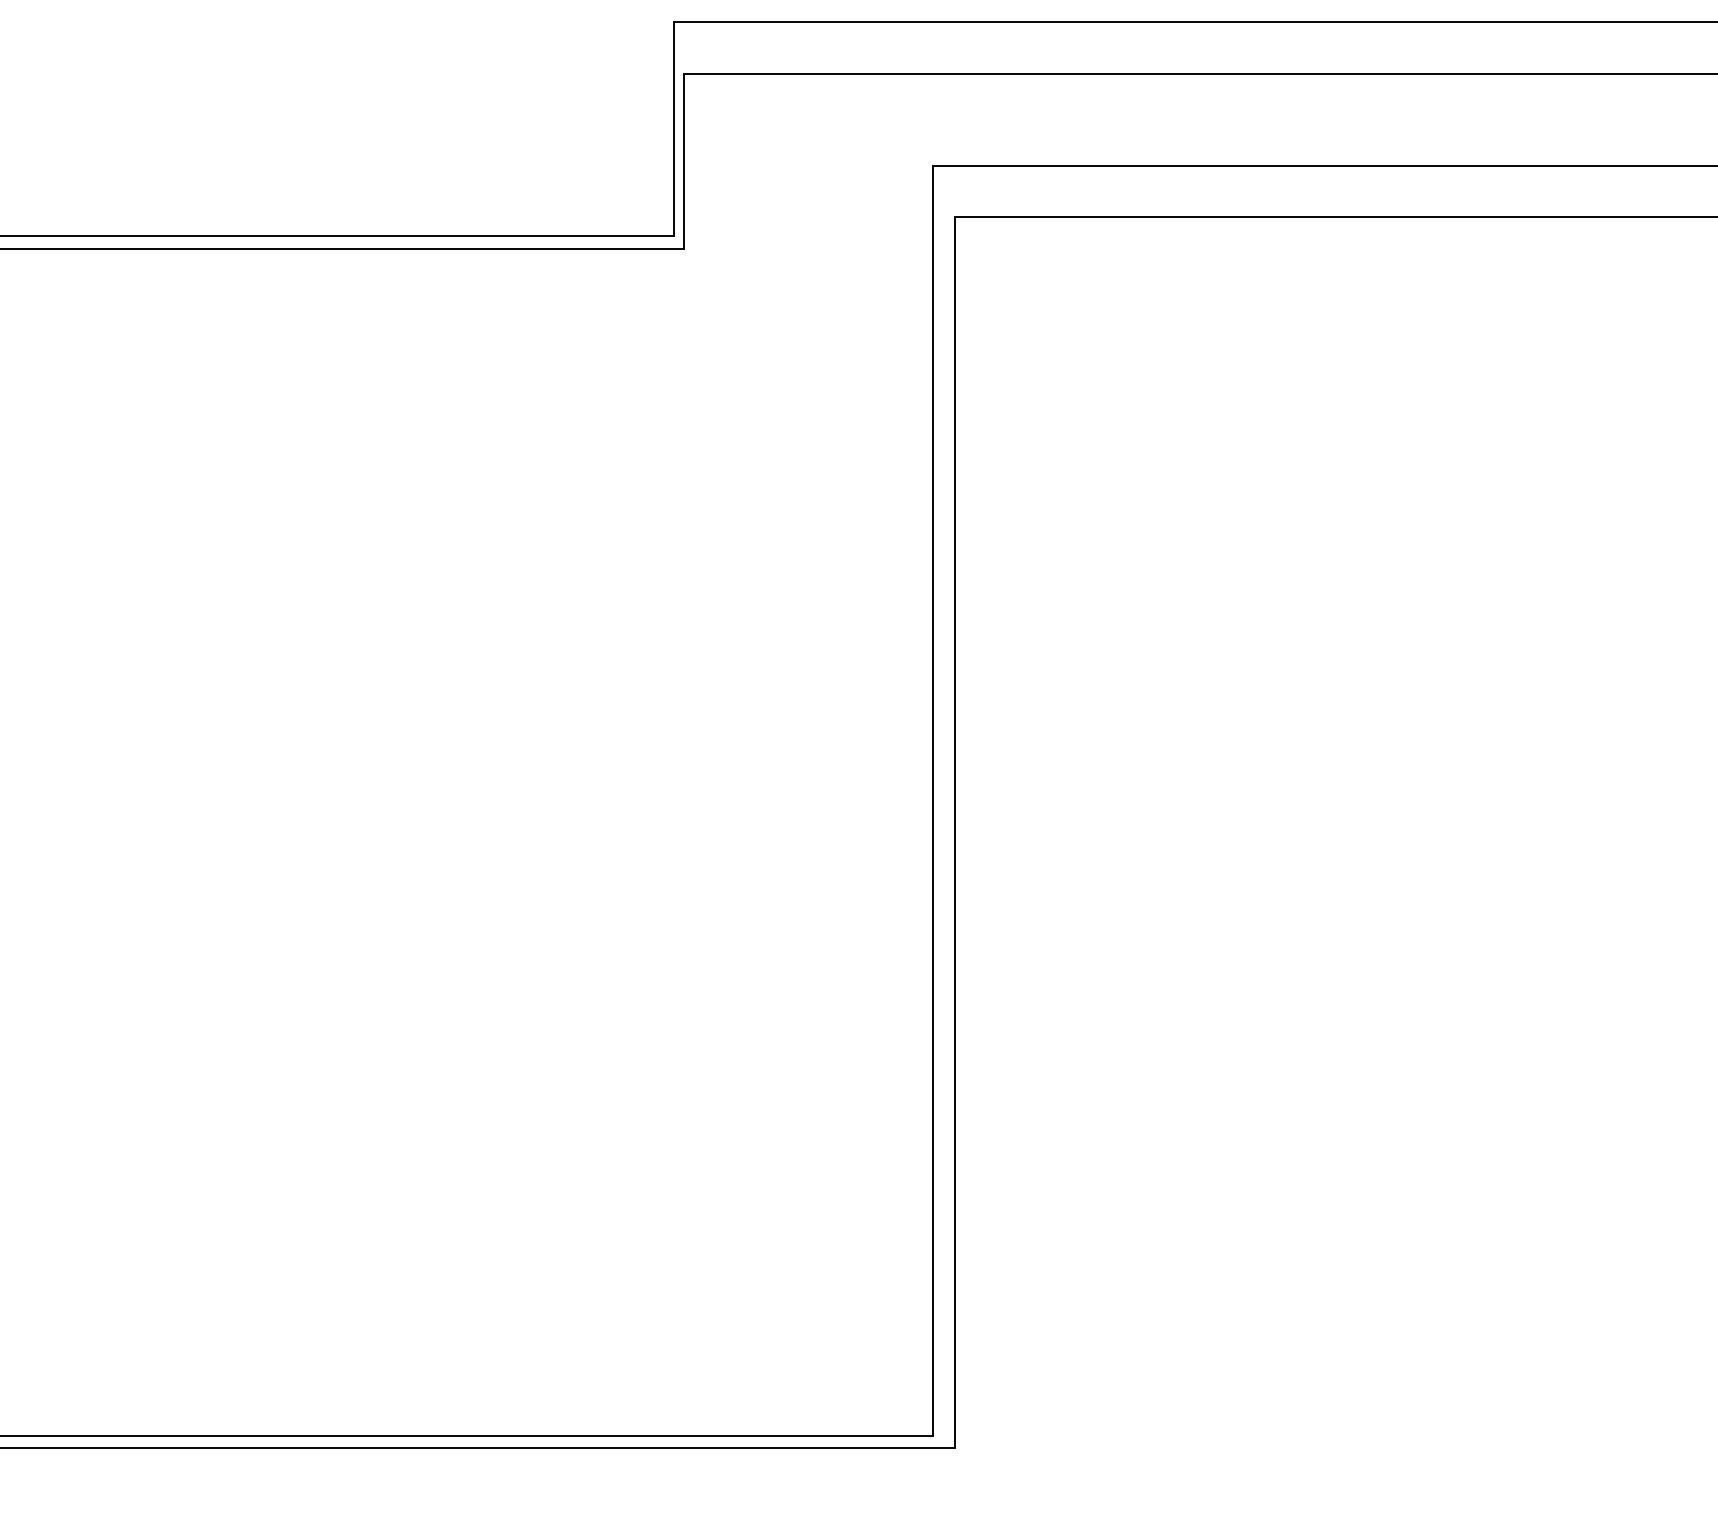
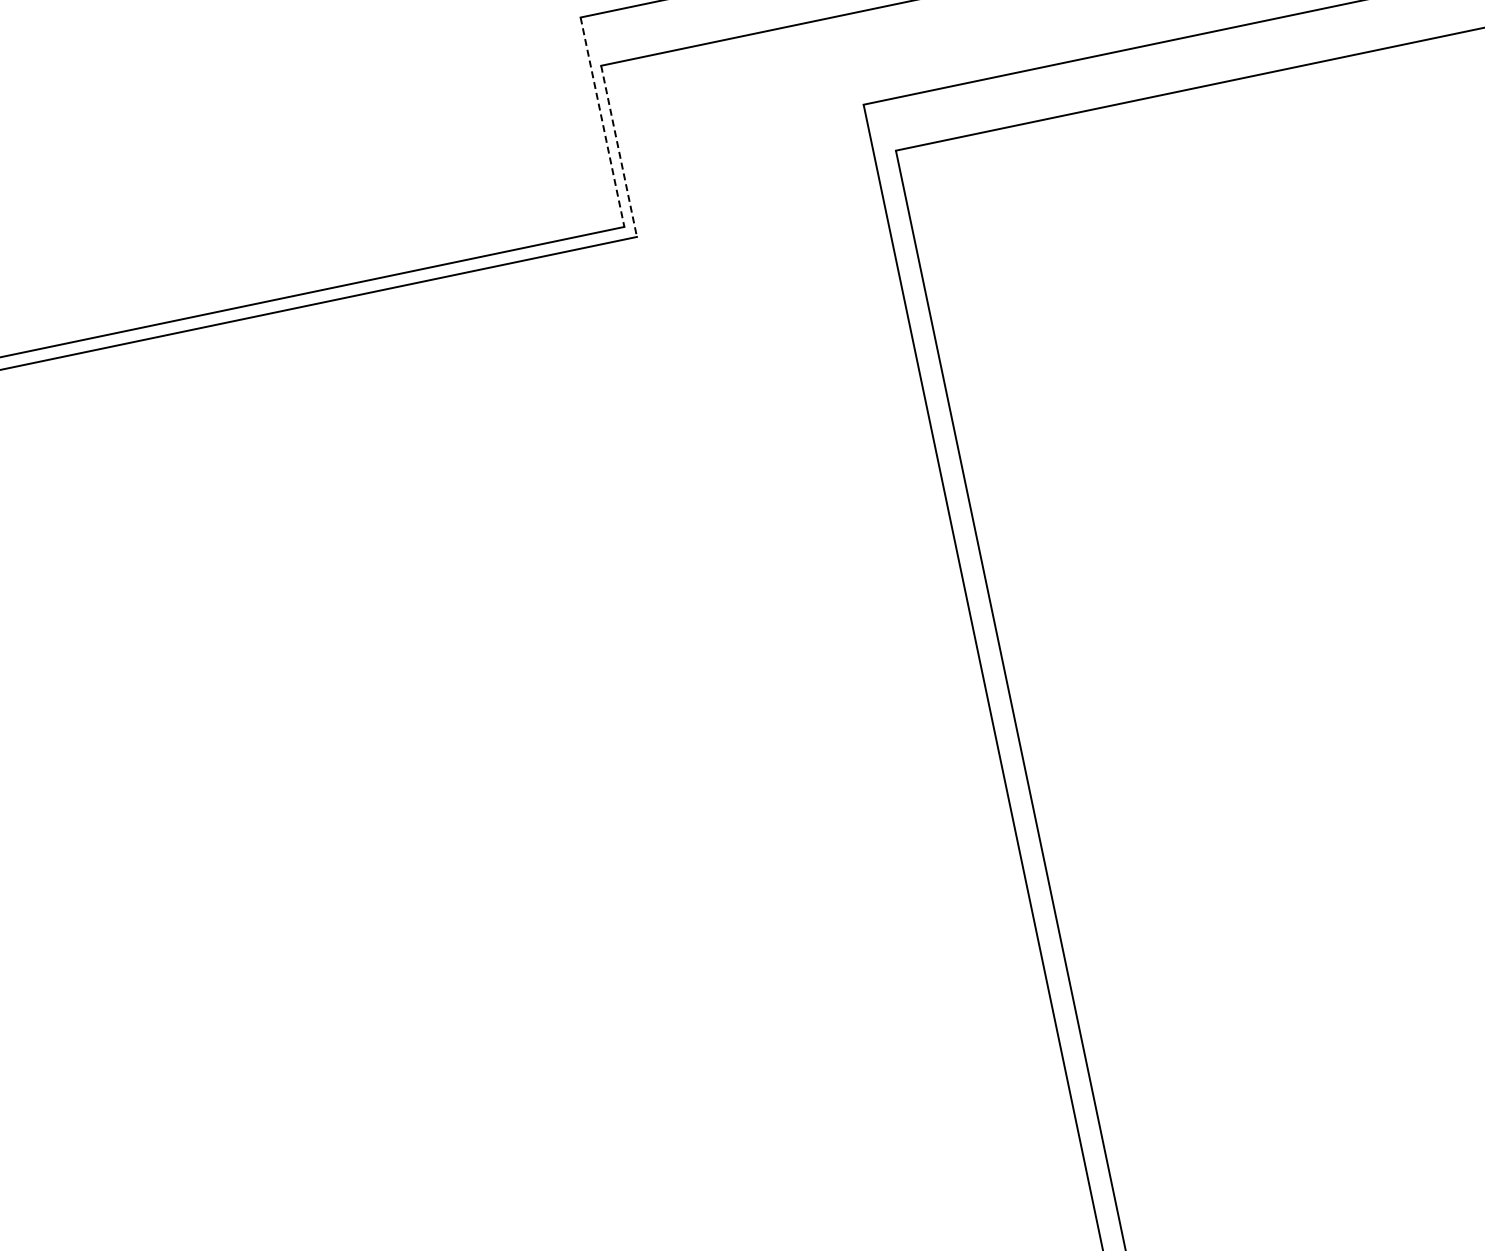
line: (673, 129) -> (602, 122), solid -> dashed
line: (684, 161) -> (619, 151), solid -> dashed

